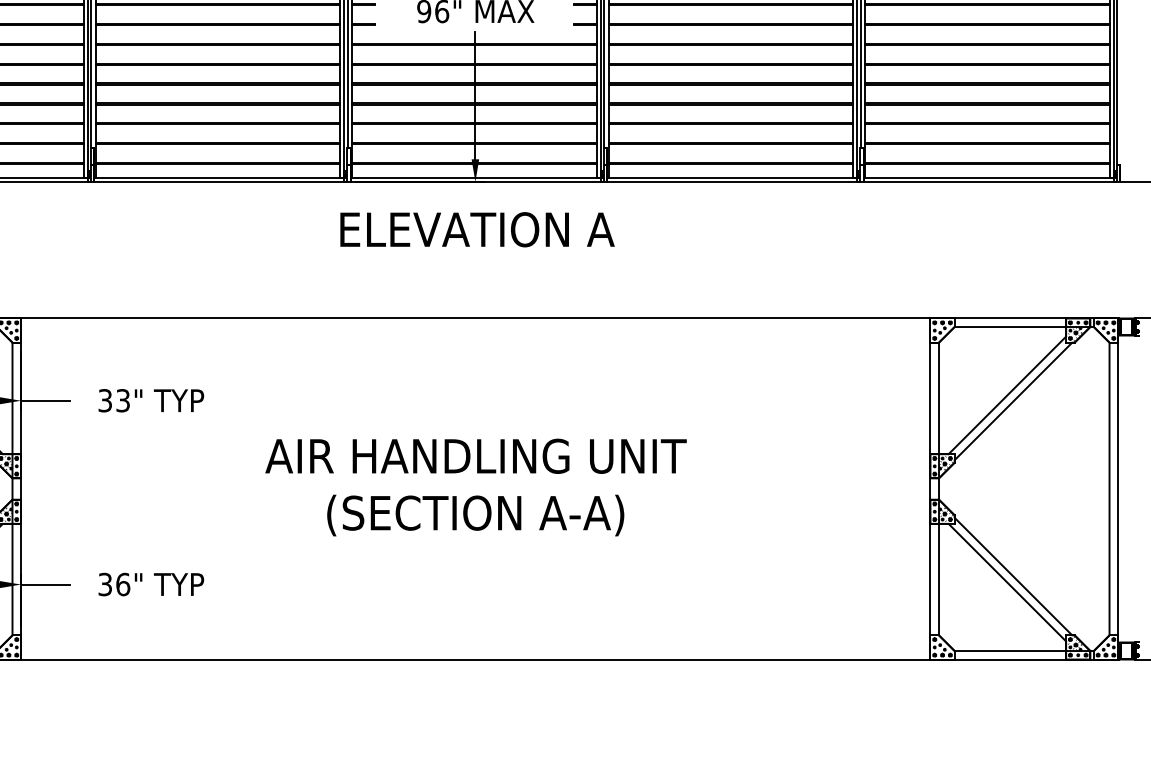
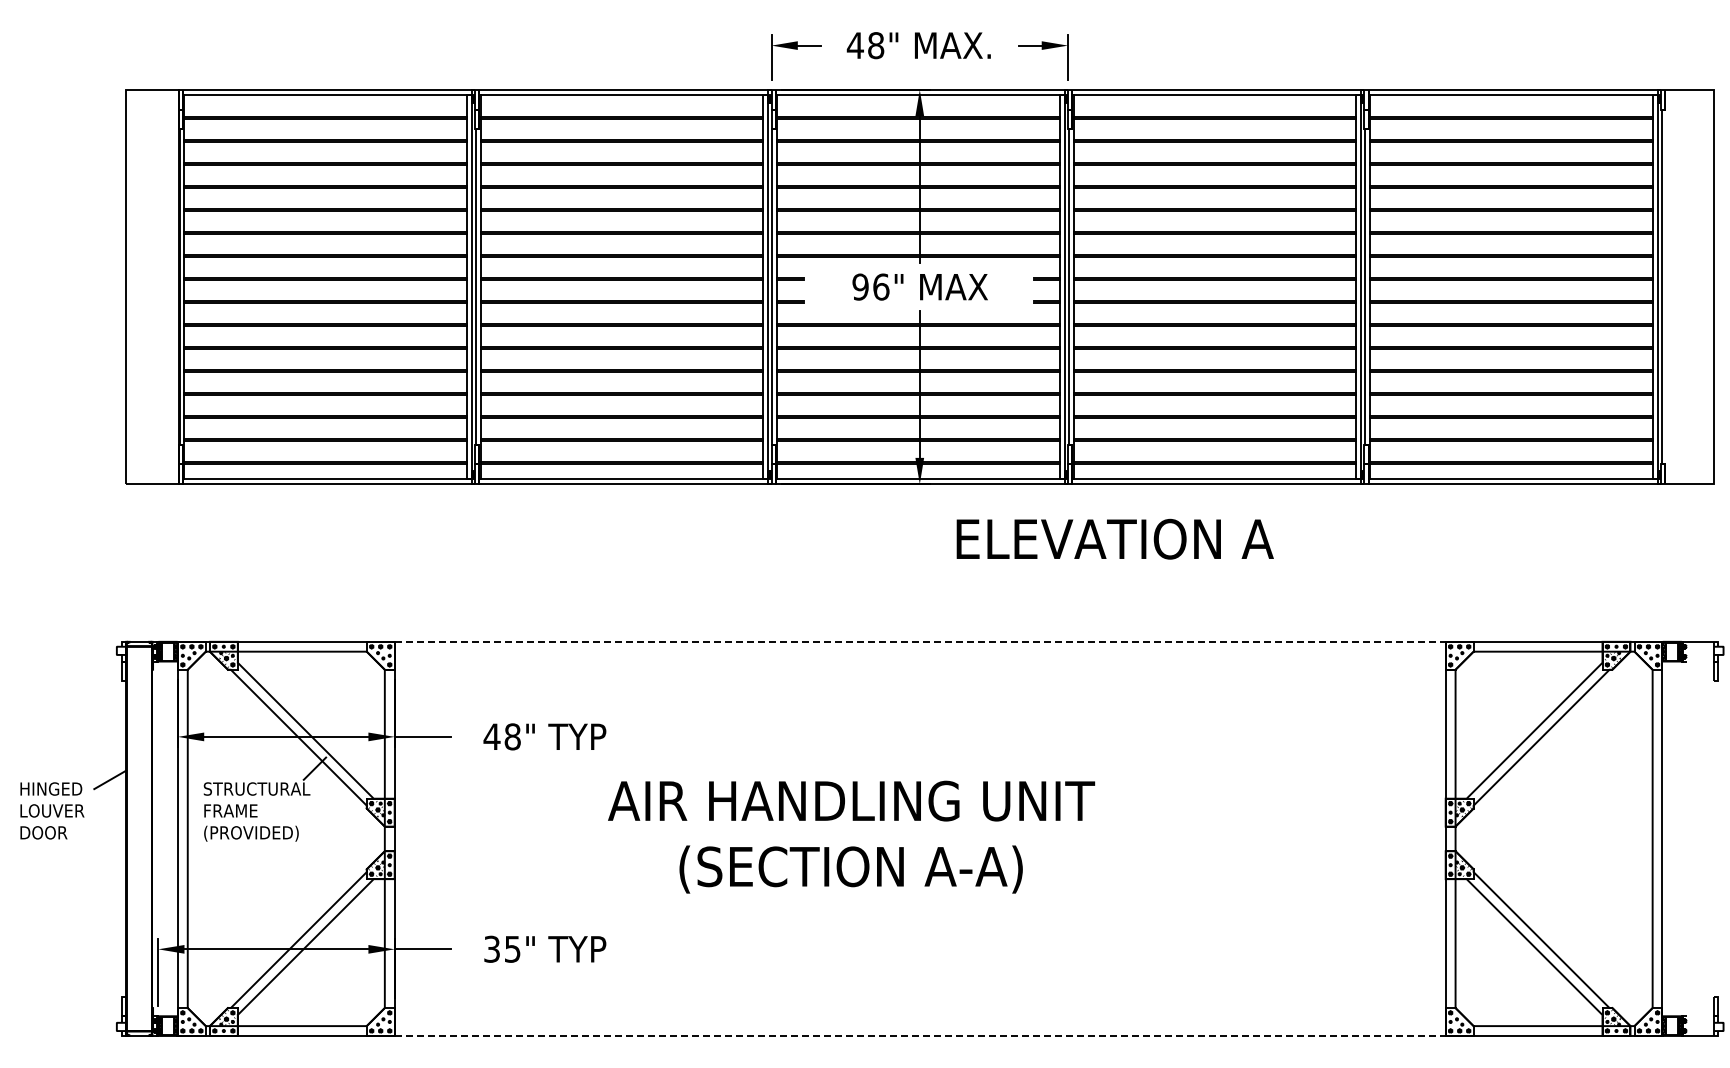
text: (476, 229) -> (1114, 538), moved
line: (476, 318) -> (920, 641), solid -> dashed
text: (113, 400) -> (501, 736), 33" -> 48"
text: (476, 486) -> (851, 836), moved
text: (122, 583) -> (512, 948), 36" -> 35"
line: (476, 659) -> (920, 1035), solid -> dashed

